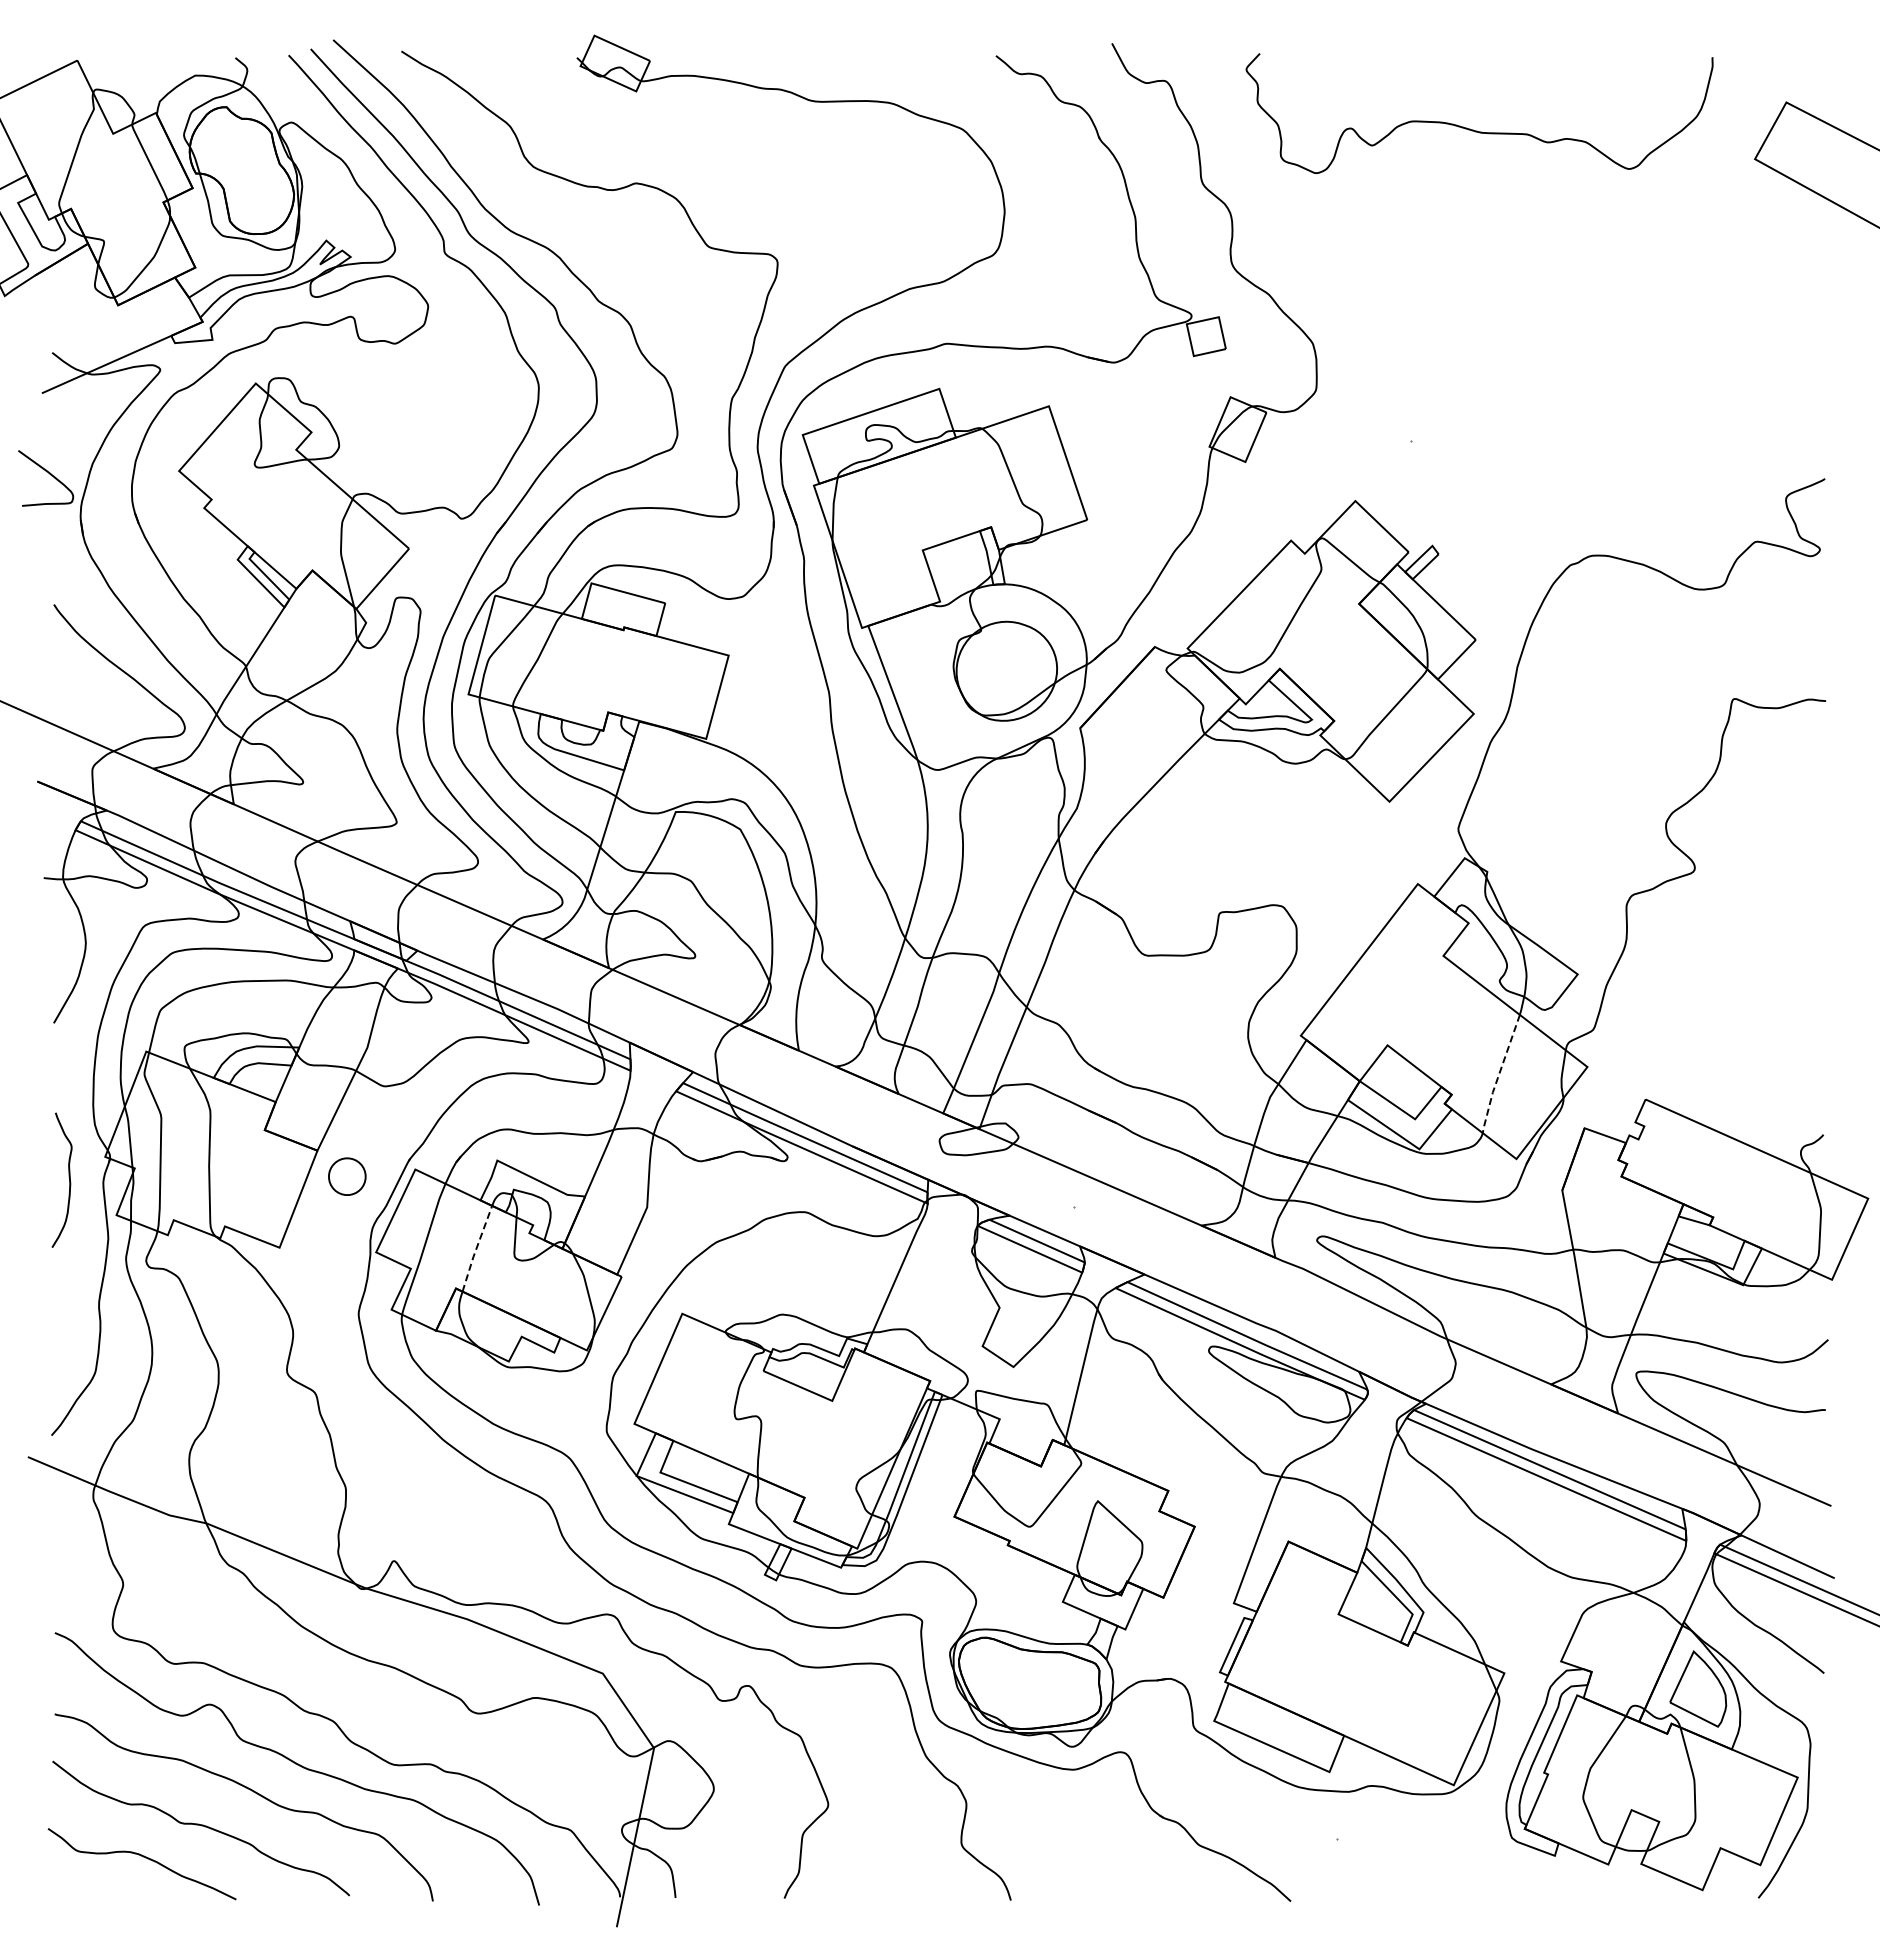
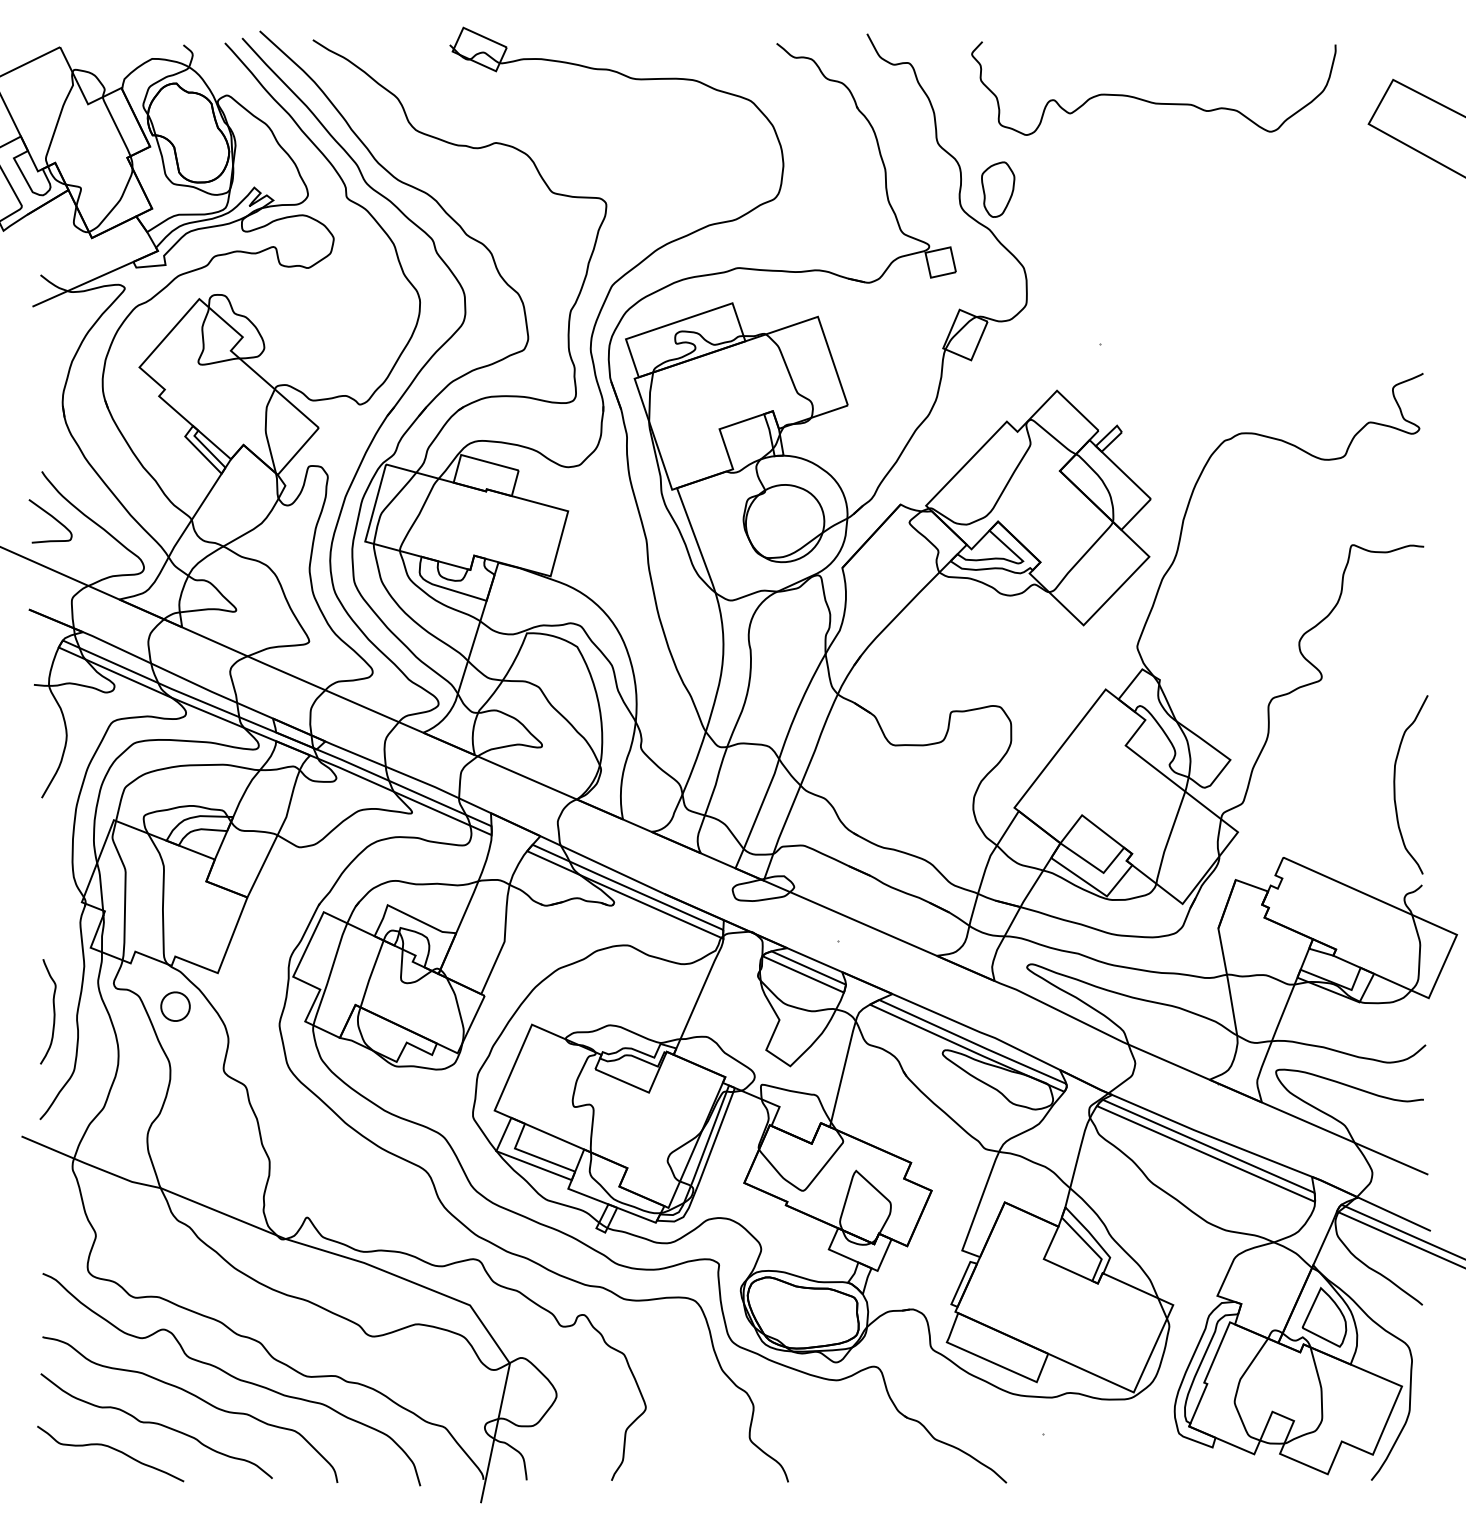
part: (1279, 243) -> (997, 189), added
curve: (49, 474) -> (53, 518), moved
curve: (1788, 1006) -> (1394, 785), added
line: (1499, 1074) -> (1169, 838), dashed -> solid
part: (347, 1176) -> (175, 1006), moved
curve: (68, 1177) -> (53, 1009), moved
line: (476, 1248) -> (371, 973), dashed -> solid

